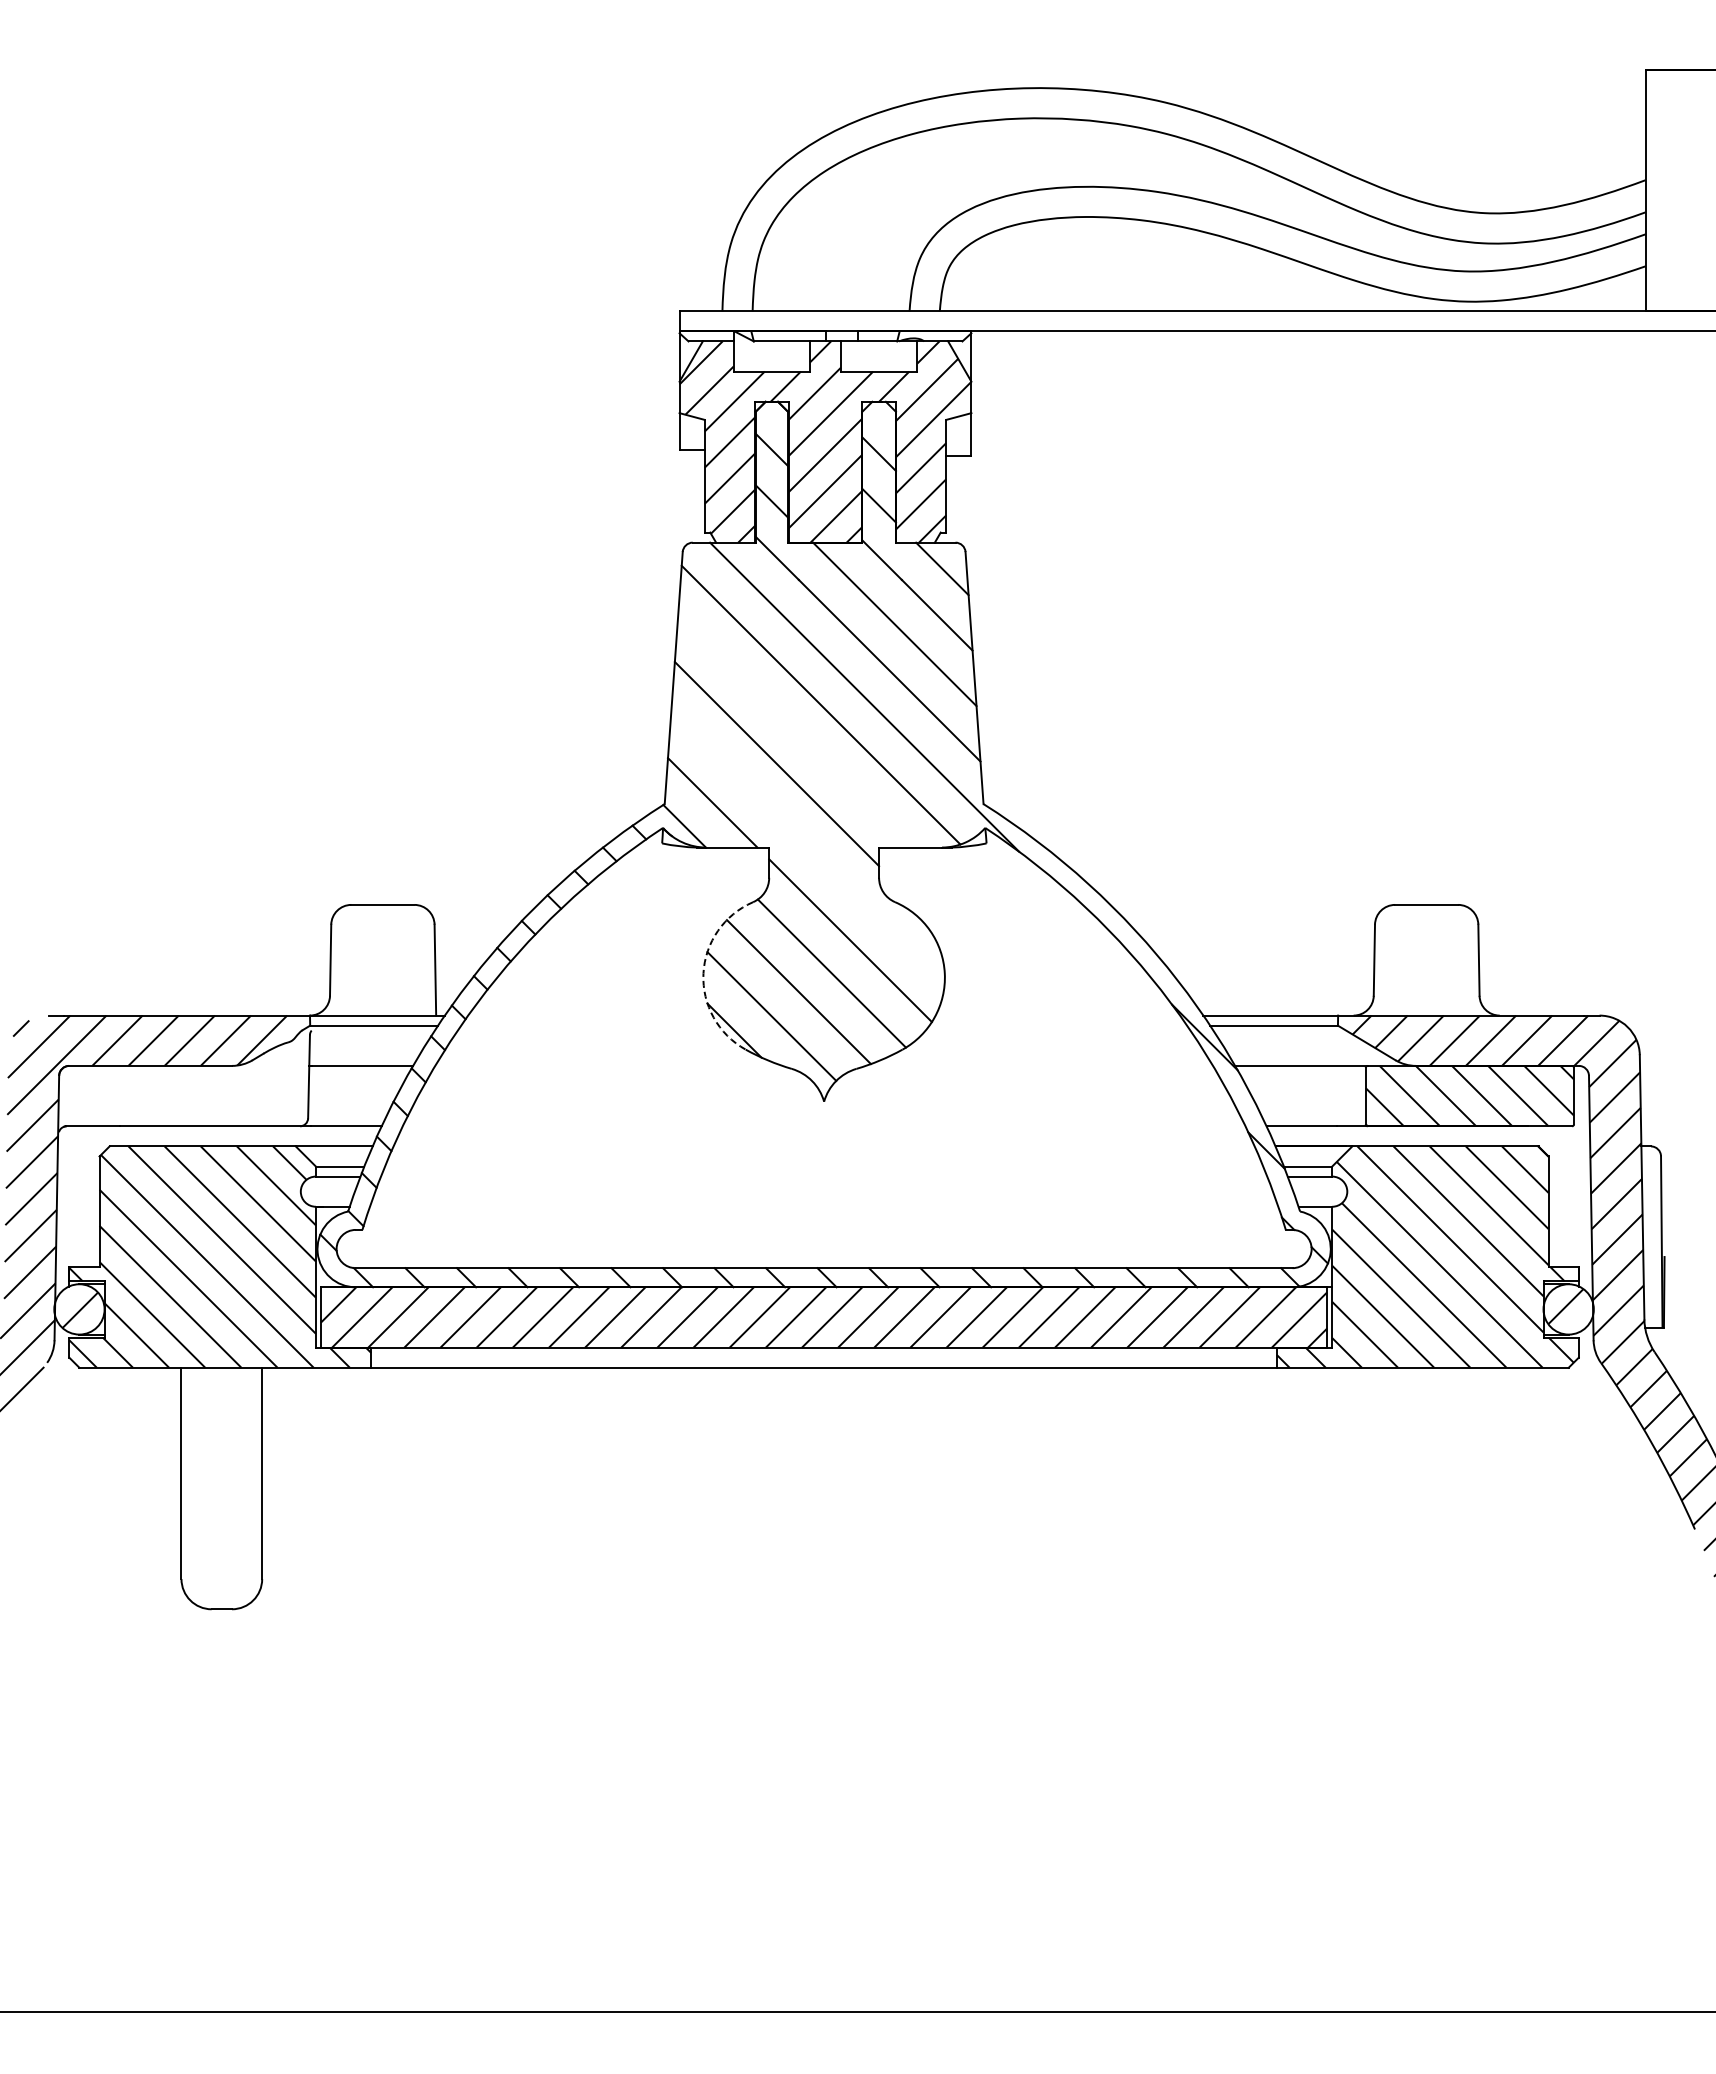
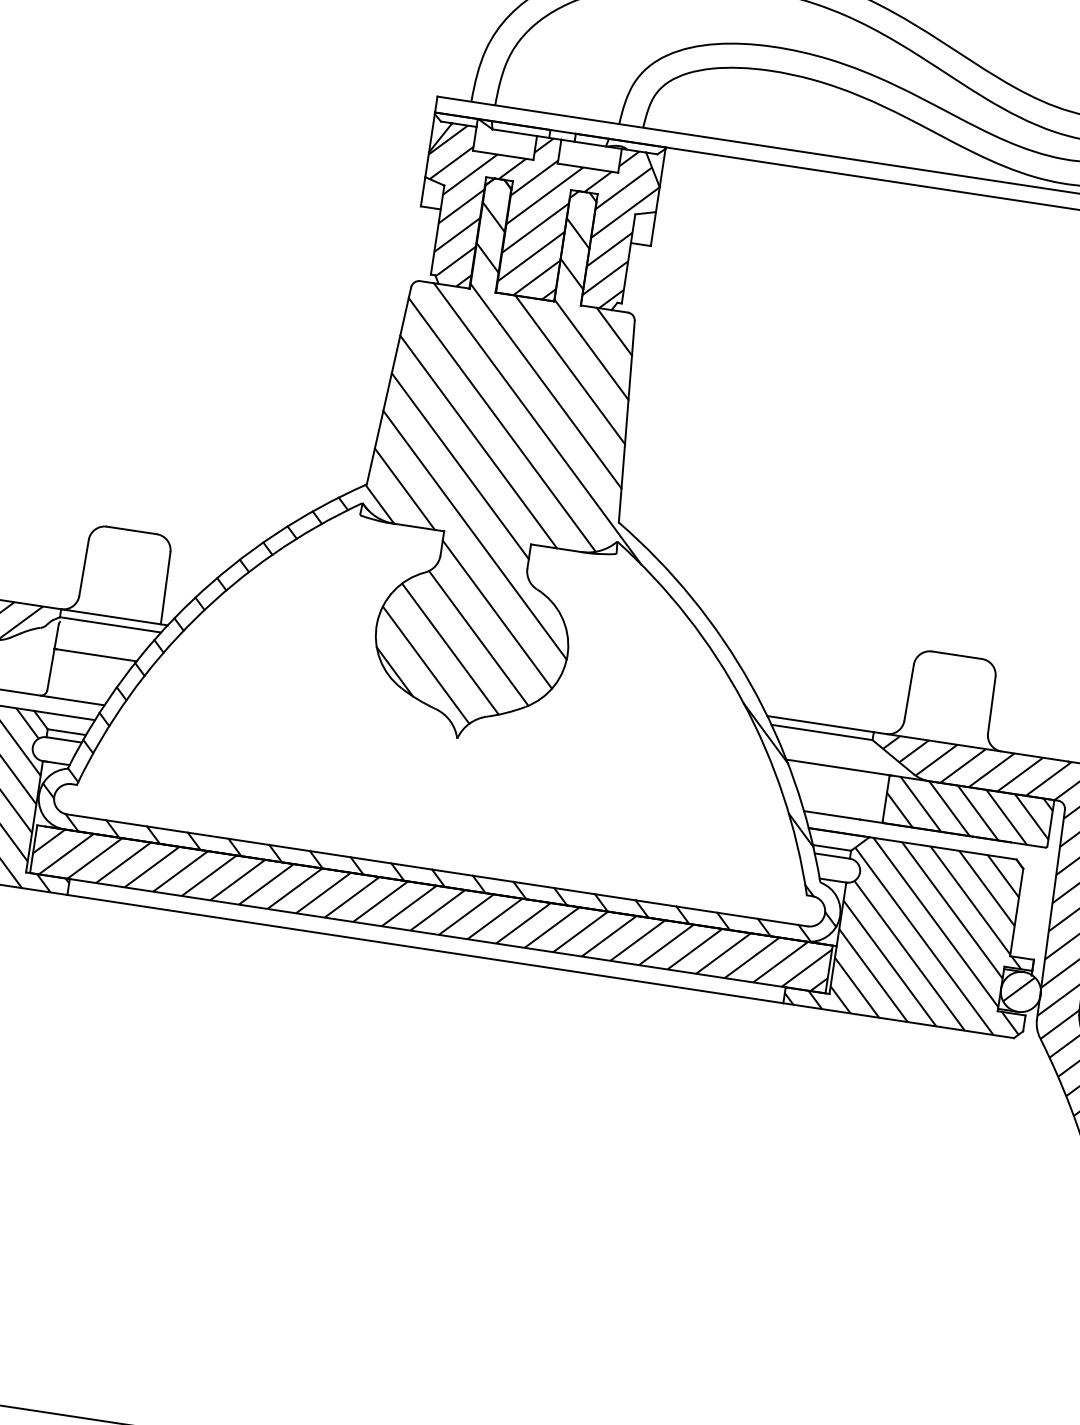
line: (794, 730) -> (478, 441), added
line: (807, 846) -> (474, 535), added
arc: (703, 973) -> (377, 623), dashed -> solid

